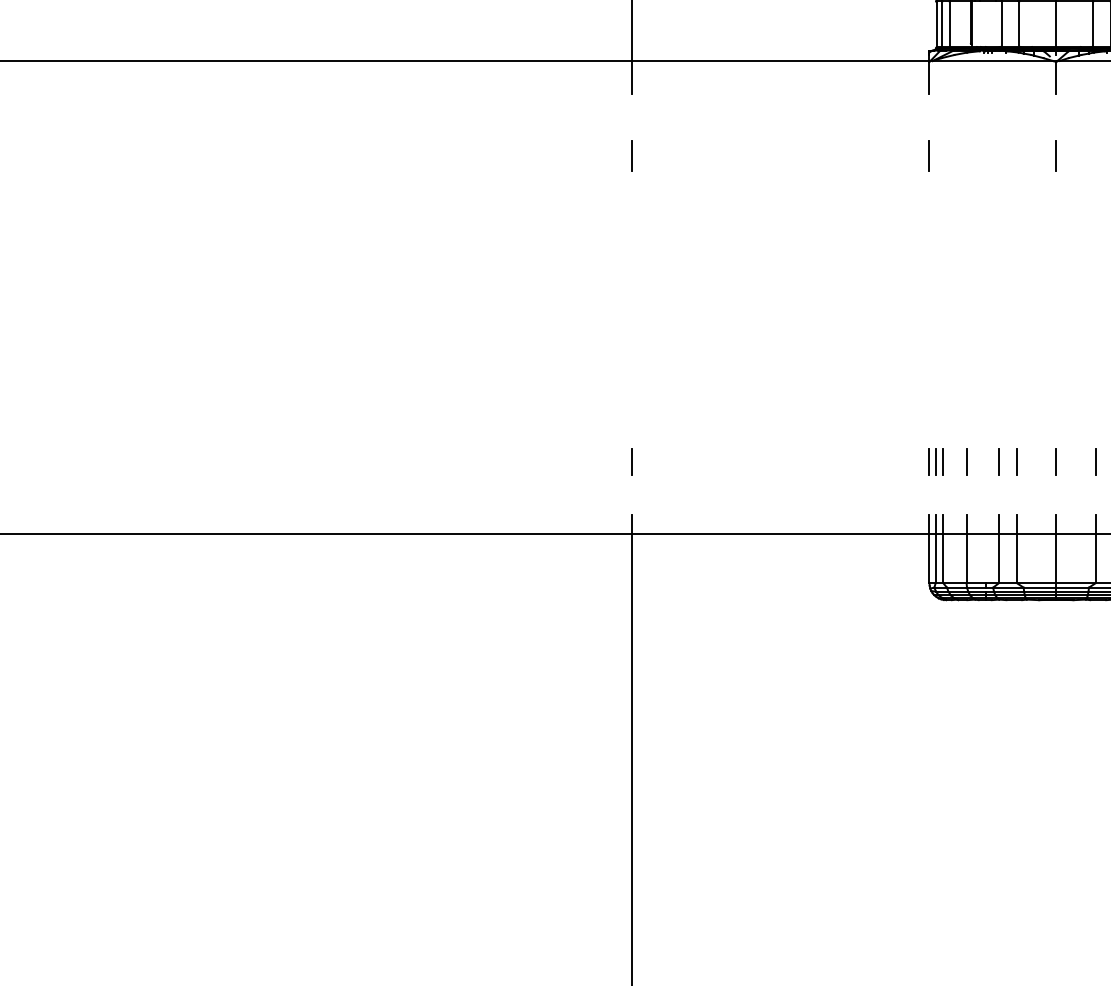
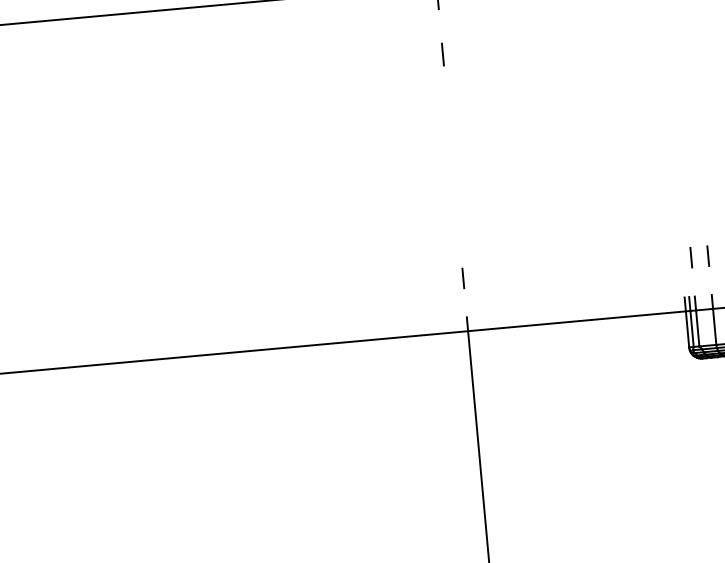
line: (929, 155) -> (660, 34), removed
line: (929, 461) -> (681, 258), removed
line: (935, 461) -> (685, 257), removed

